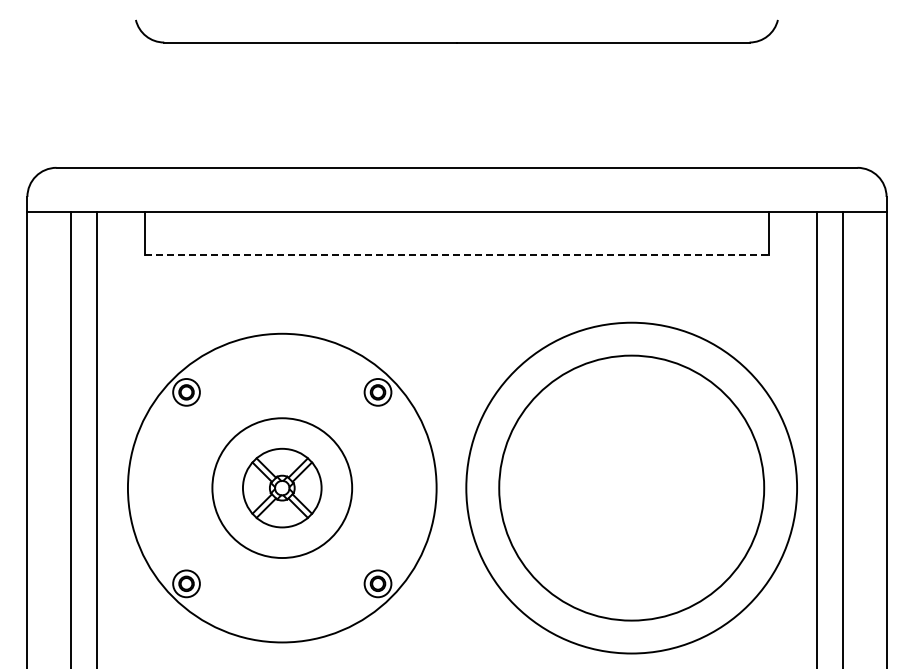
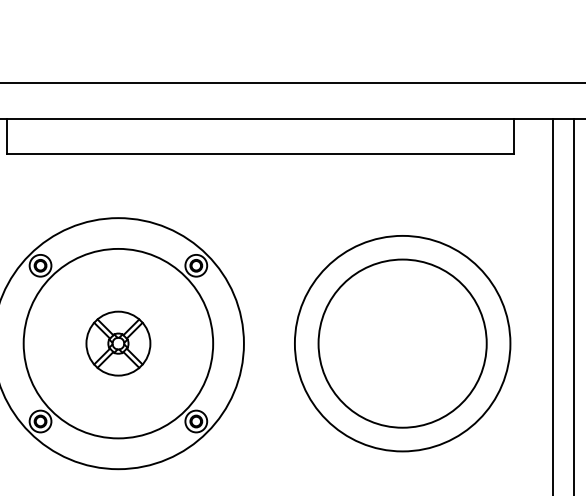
line: (457, 255) -> (260, 154), dashed -> solid
circle: (281, 487) -> (117, 343), size x1.67
circle: (631, 487) -> (402, 343), size x0.62

